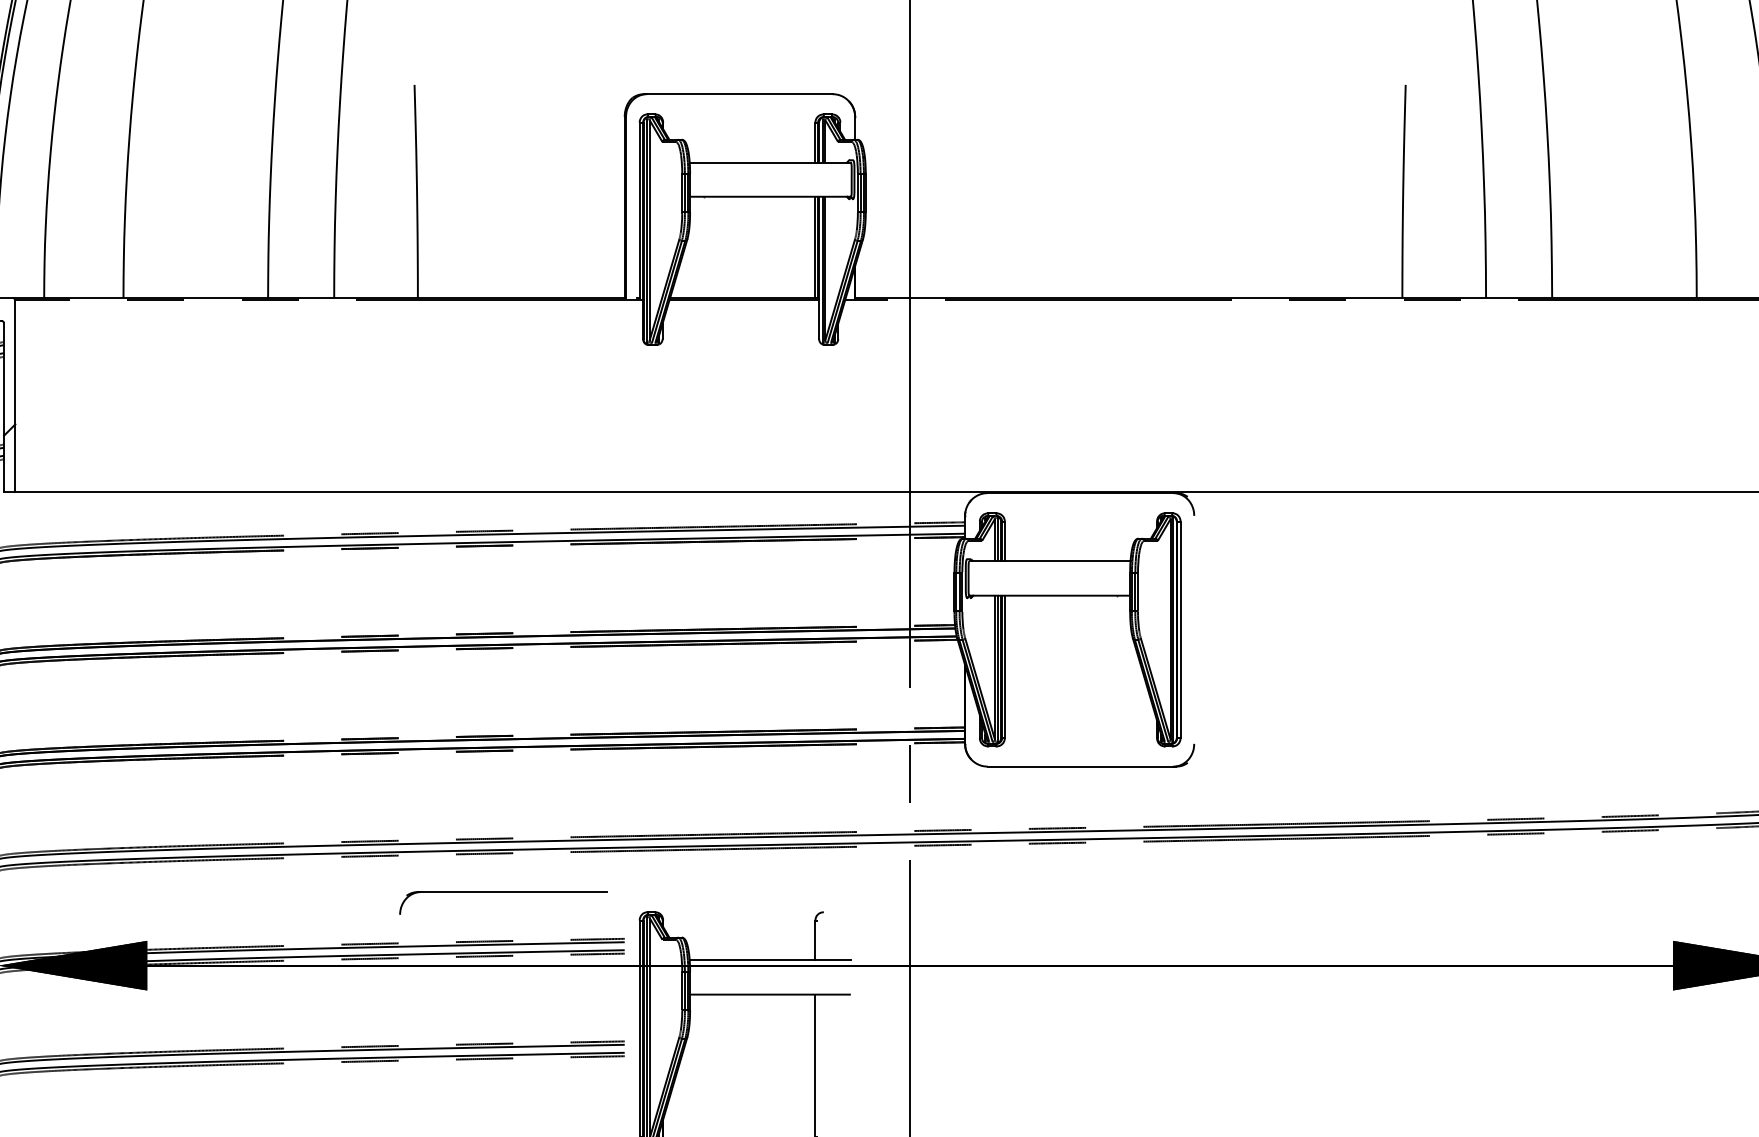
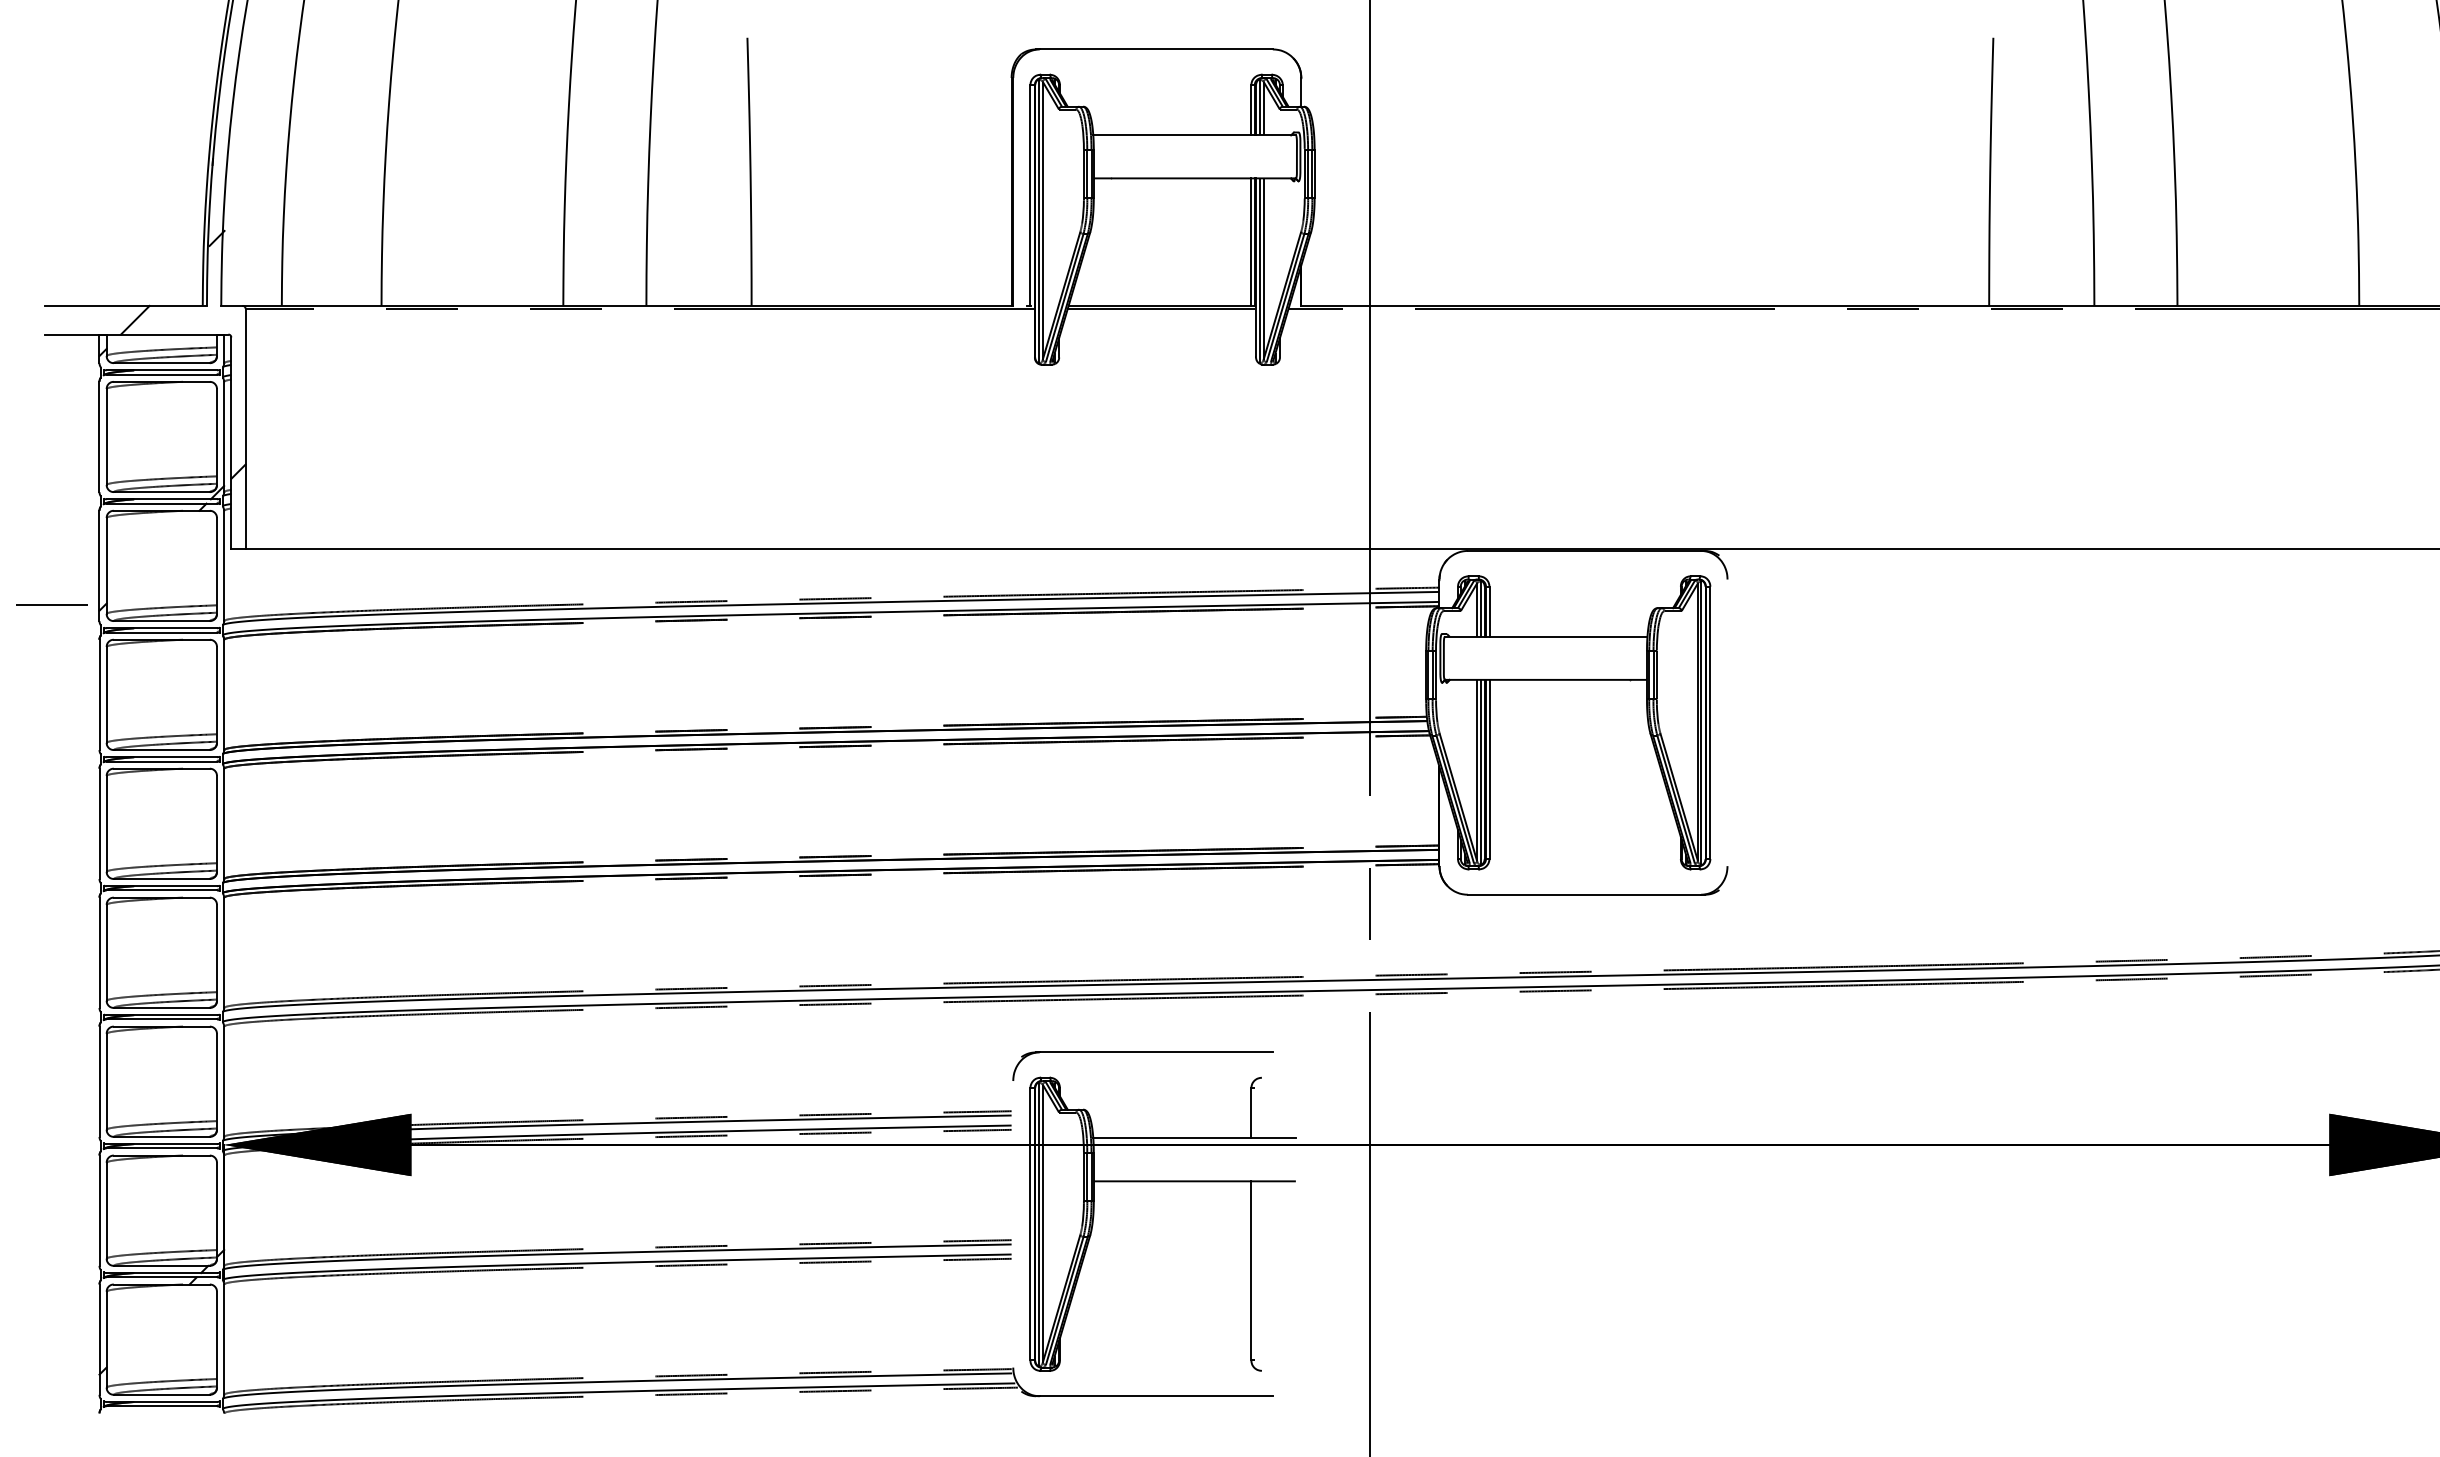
part: (502, 892) -> (1142, 1052), moved

